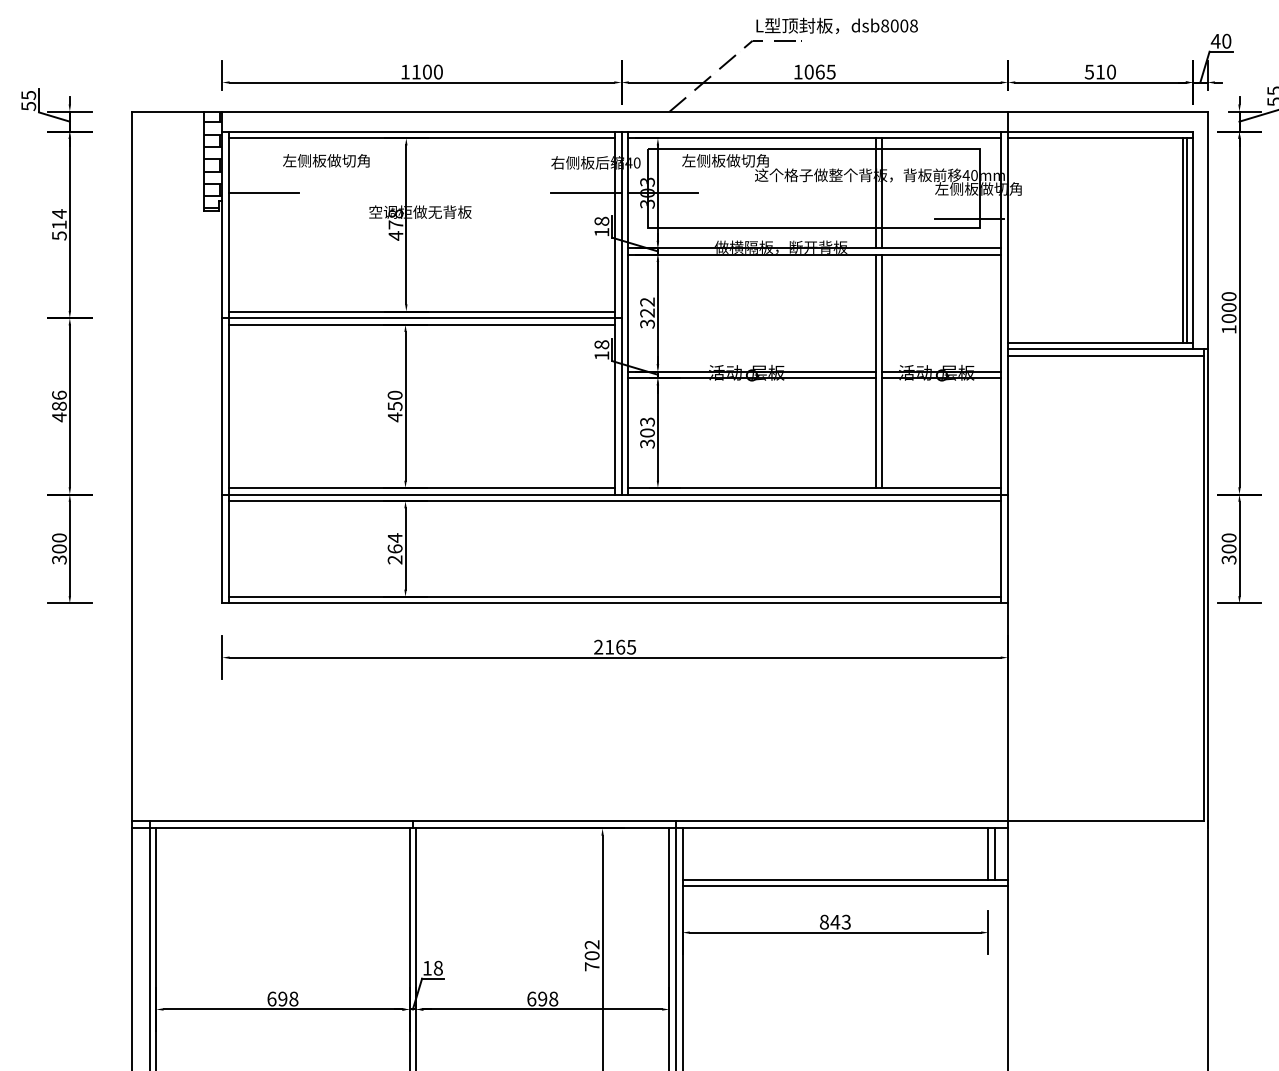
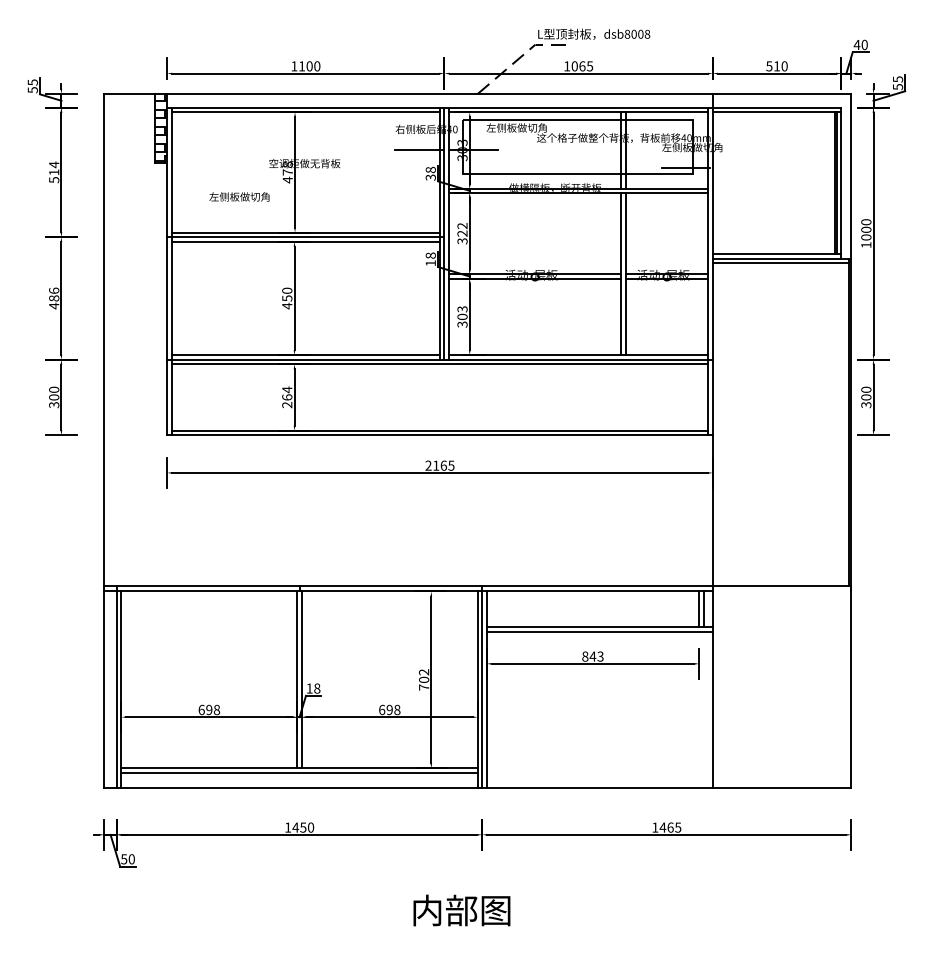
text: (326, 160) -> (239, 196), moved
line: (262, 193) -> (195, 150), removed
text: (601, 232) -> (430, 177), 18 -> 38

